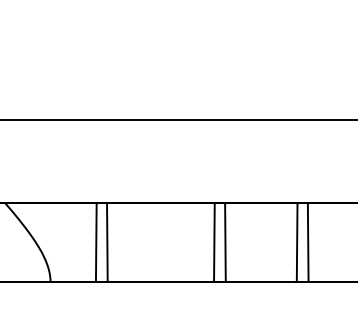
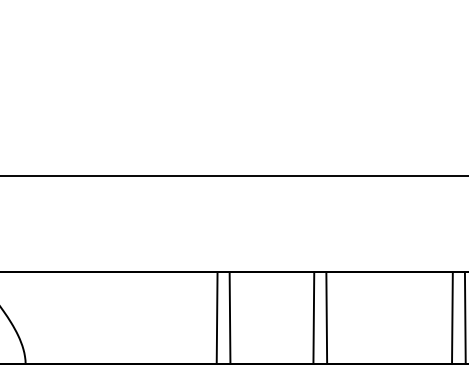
line: (95, 242) -> (78, 318), removed
line: (106, 242) -> (91, 318), removed

